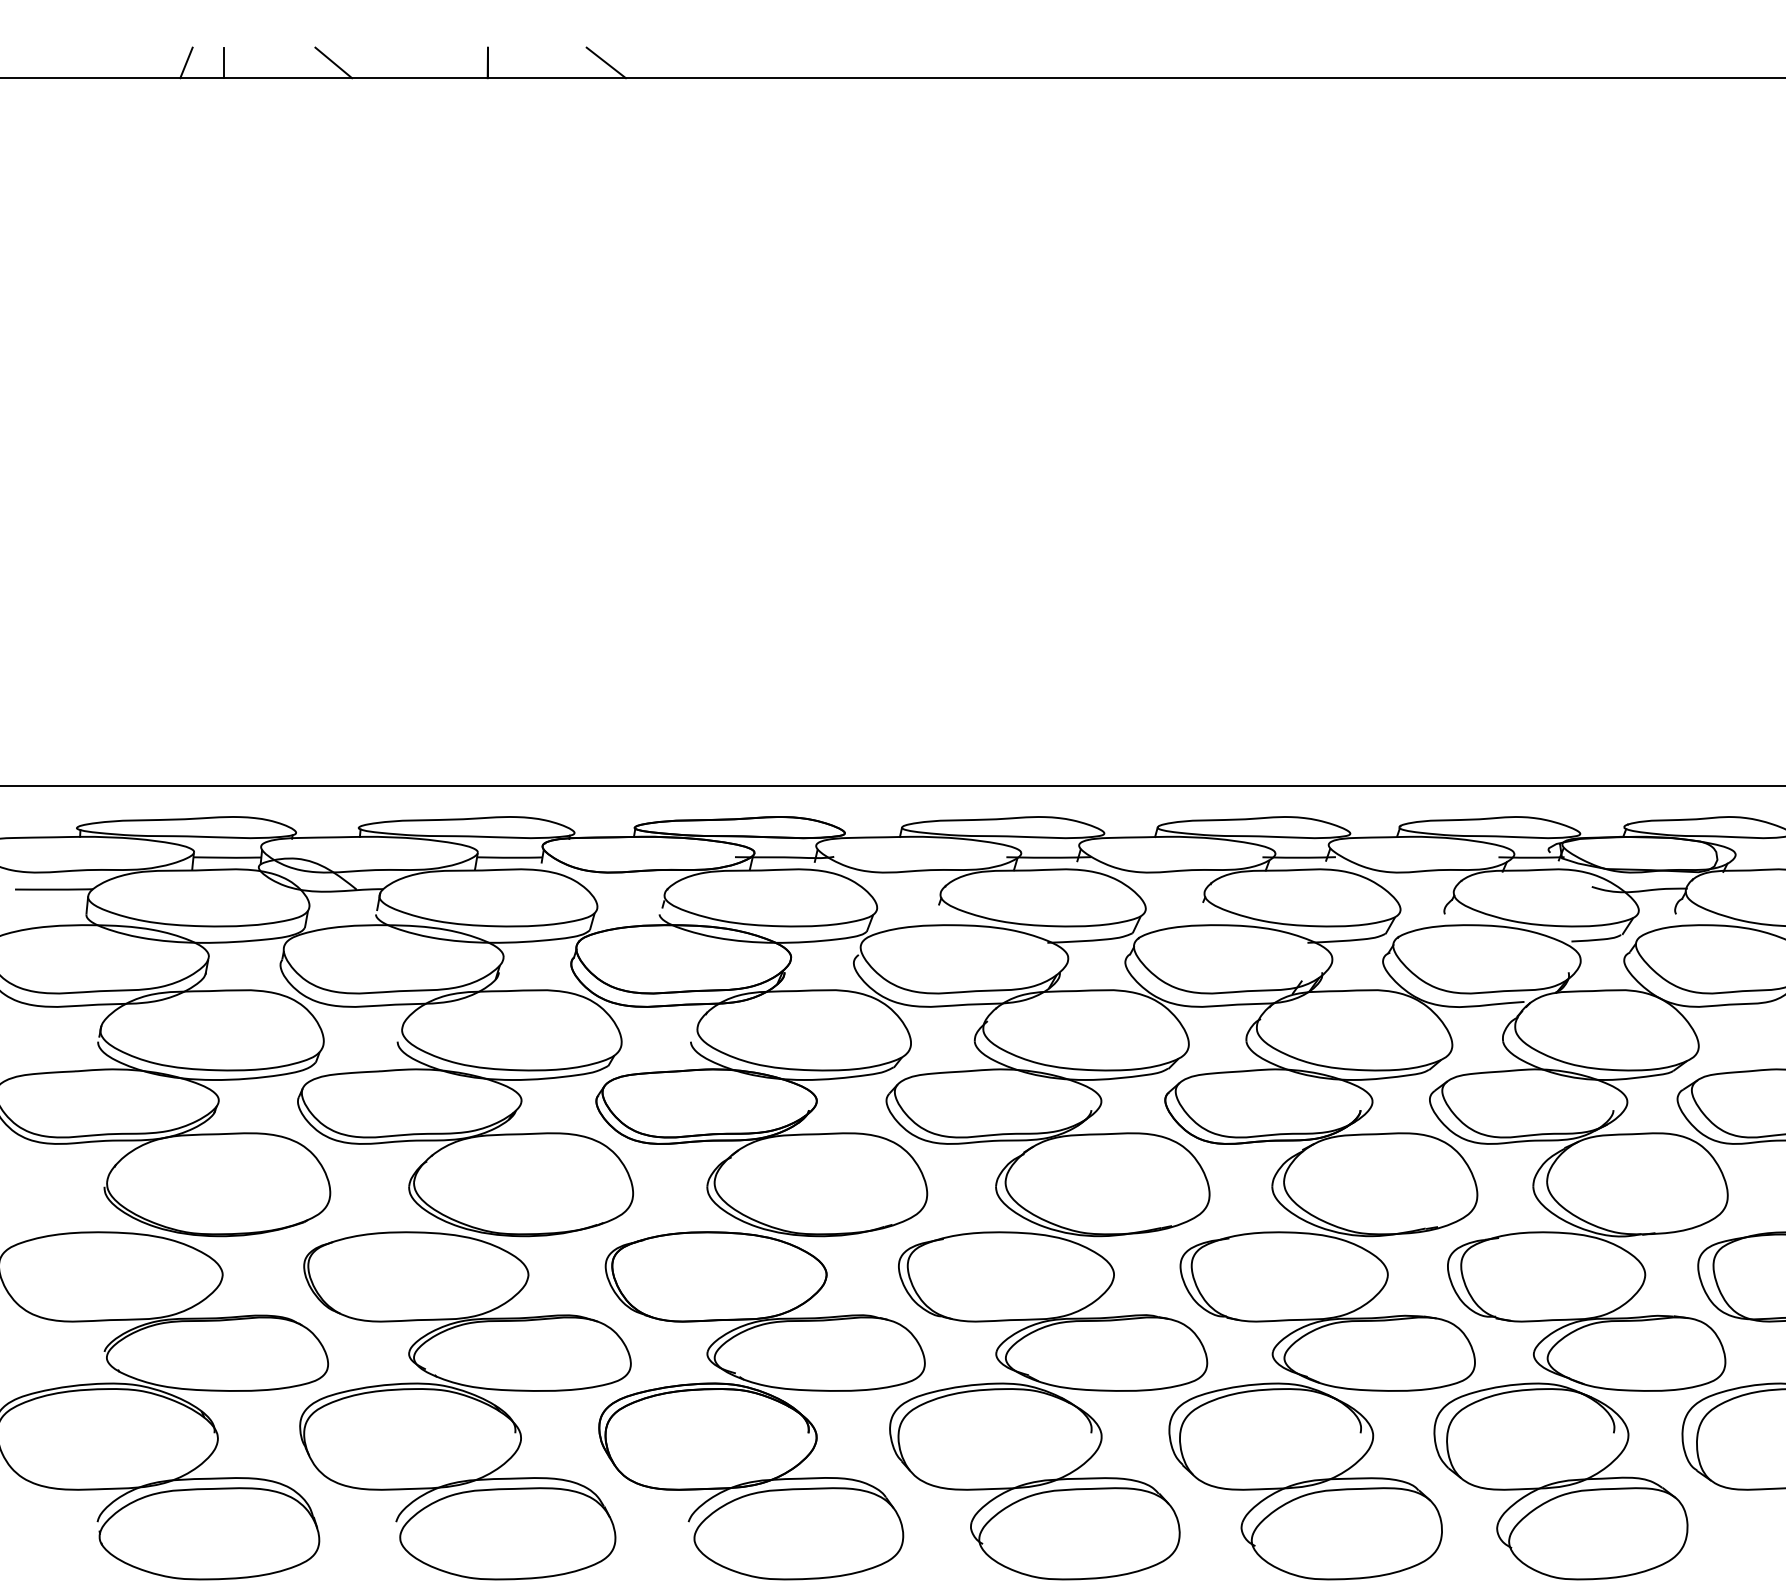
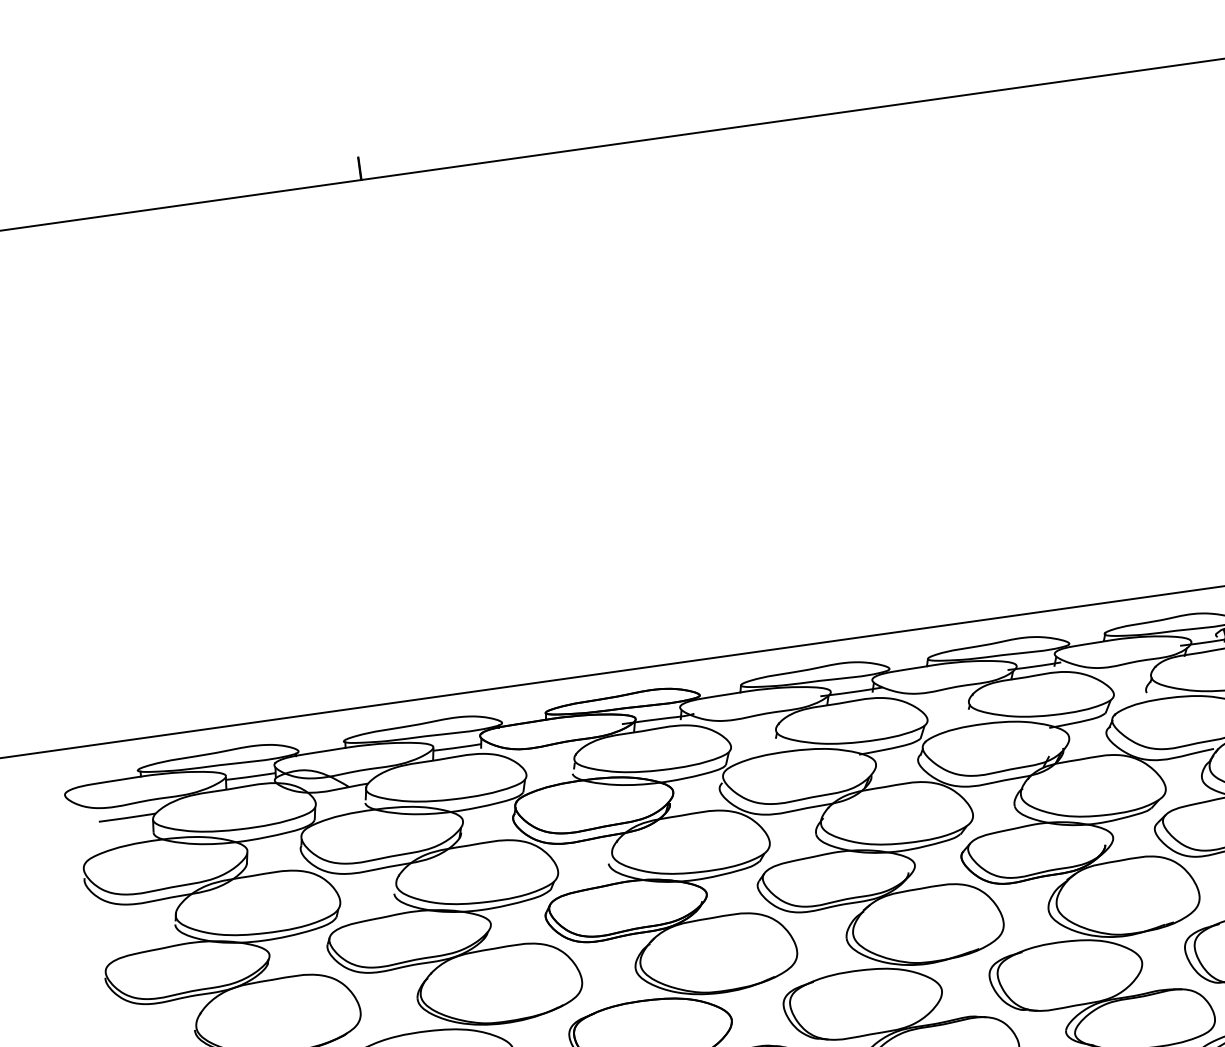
line: (186, 62) -> (139, 199), removed
line: (223, 62) -> (166, 195), removed
line: (333, 62) -> (246, 184), removed
line: (605, 62) -> (445, 156), removed

